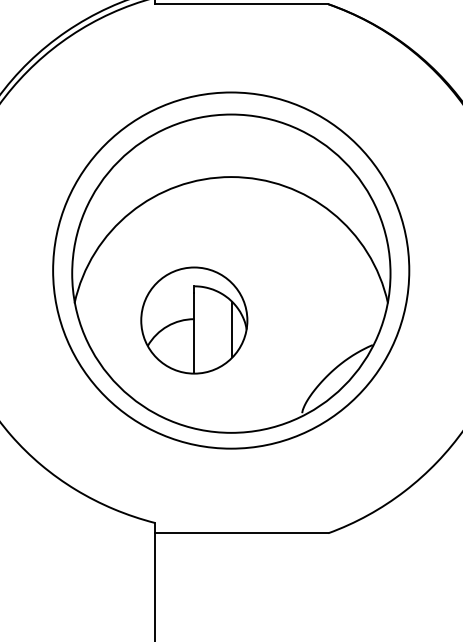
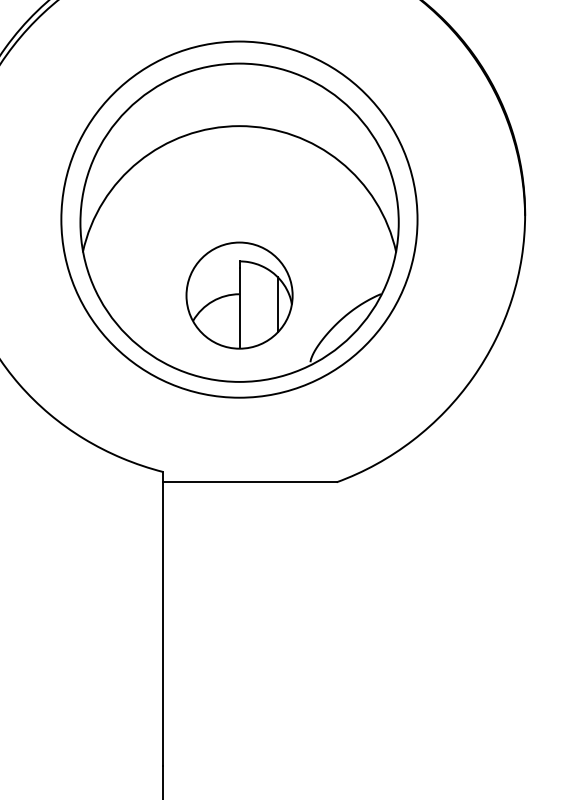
part: (194, 320) -> (239, 295), moved

